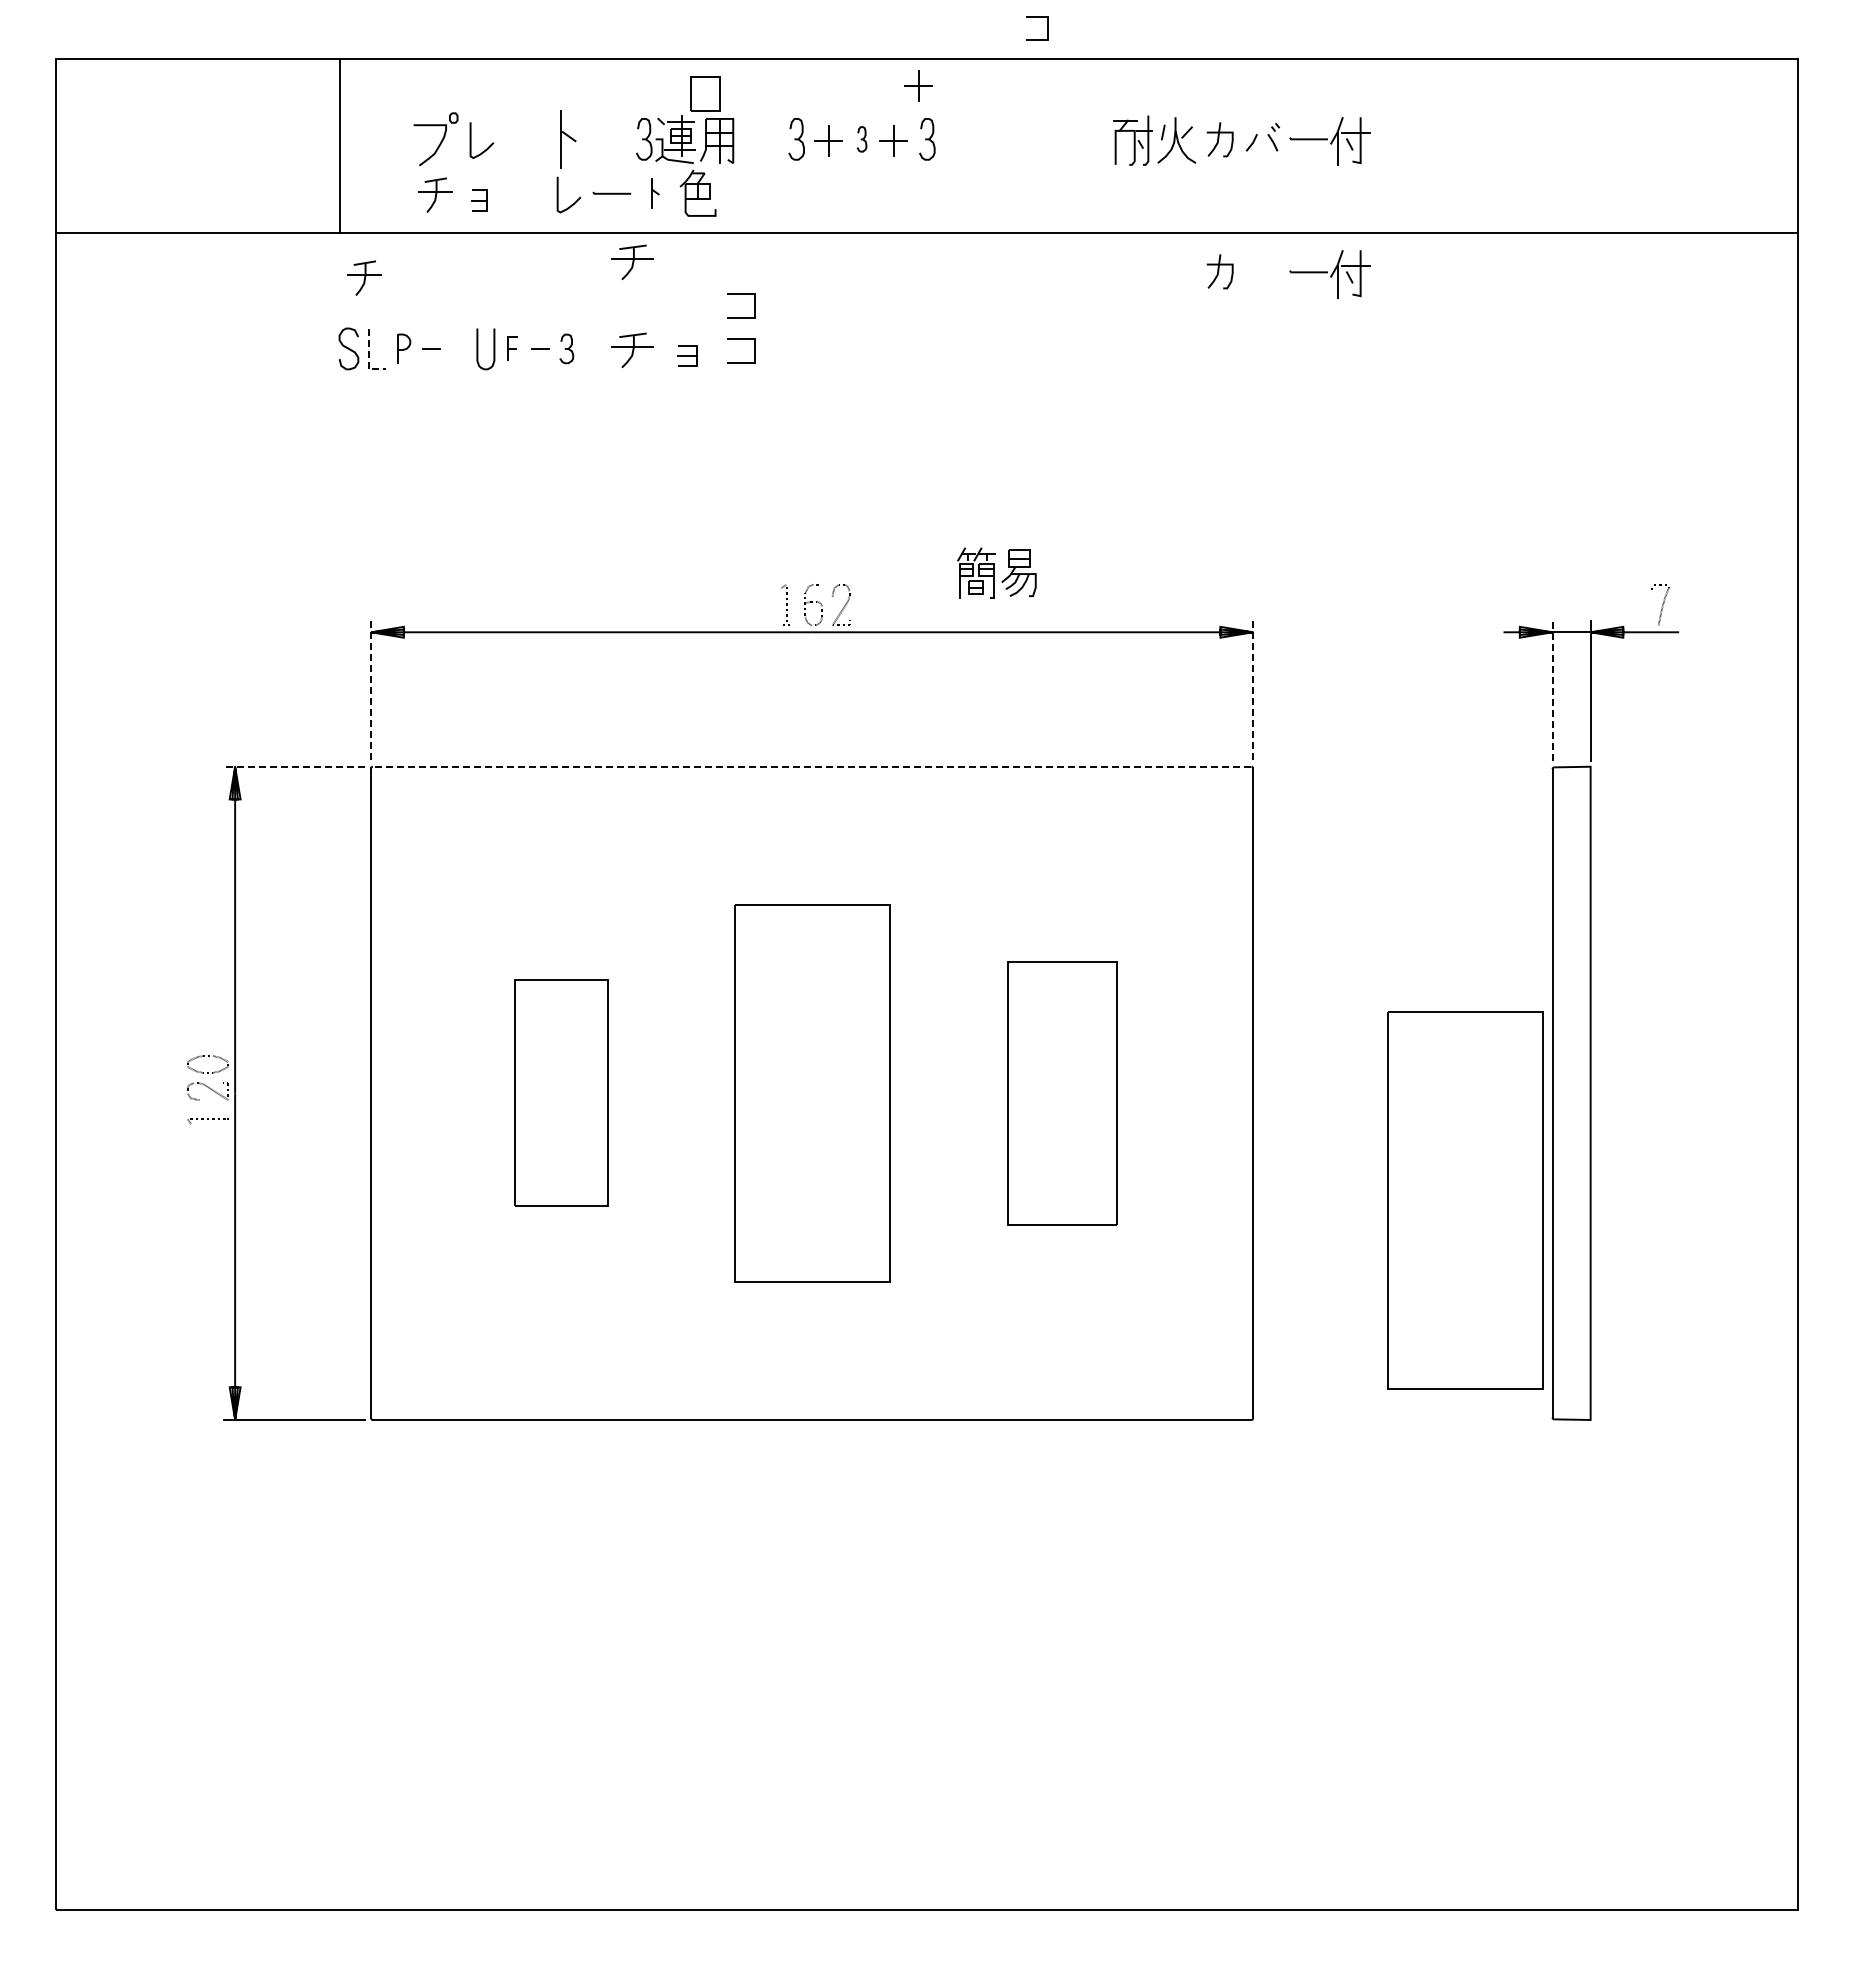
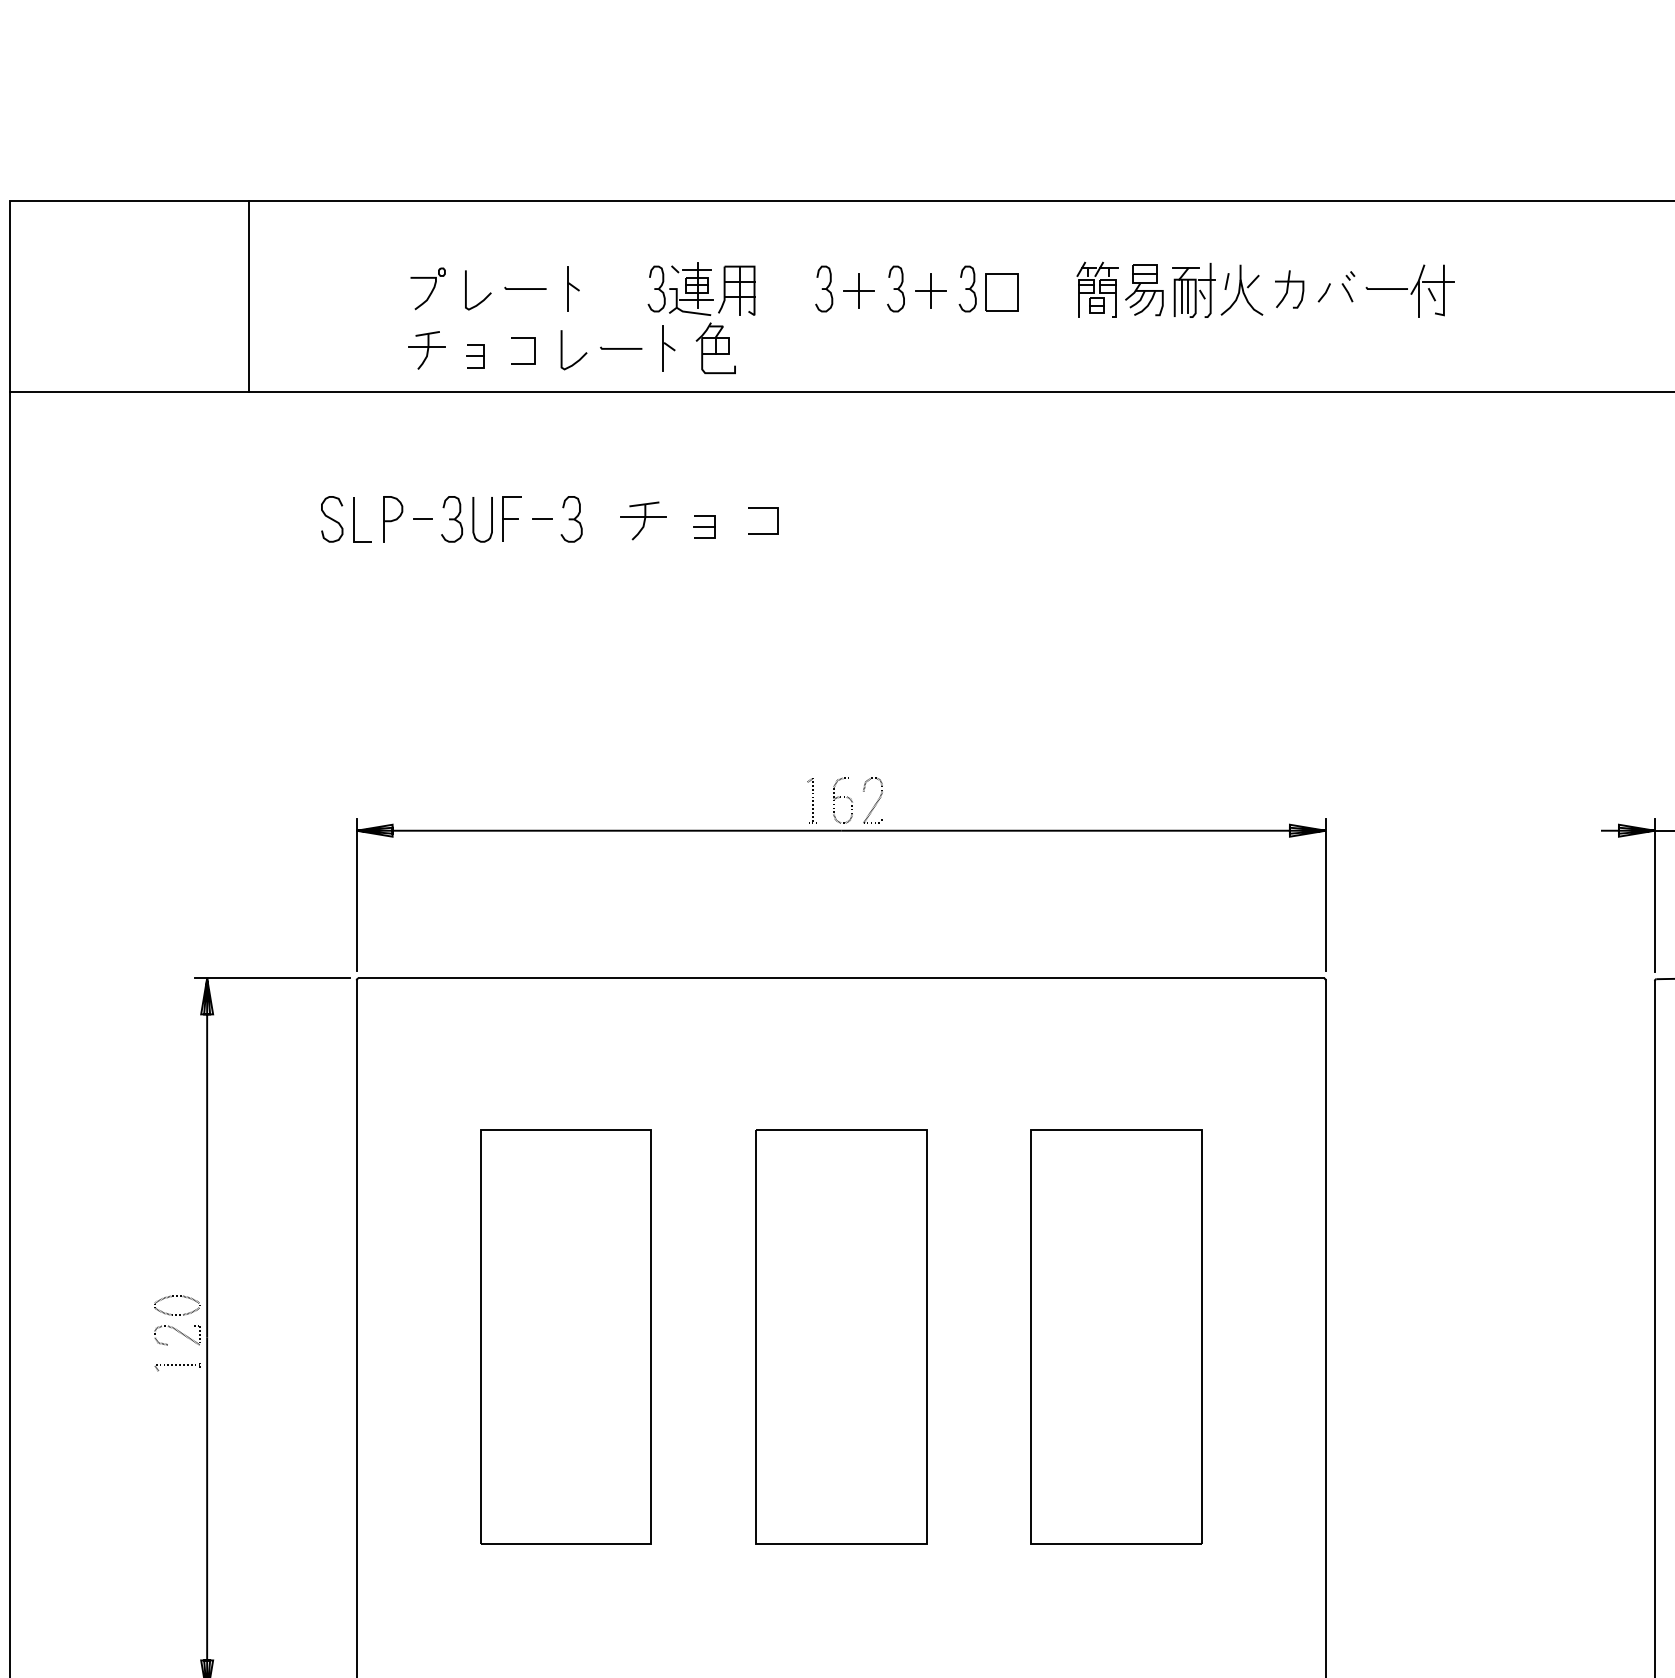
line: (1047, 28) -> (533, 350), moved
part: (918, 85) -> (958, 229), removed
part: (705, 93) -> (1002, 292), moved
part: (436, 138) -> (428, 288), size x0.71
line: (524, 138) -> (525, 288), added
part: (568, 139) -> (573, 289), size x0.71
part: (861, 139) -> (895, 289), size x1.67
line: (1122, 145) -> (1182, 295), added
line: (1127, 145) -> (1187, 295), added
line: (340, 146) -> (249, 296), moved
part: (655, 193) -> (669, 348), size x1.43
part: (632, 261) -> (643, 423), removed
part: (1219, 271) -> (1288, 434), removed
part: (1329, 274) -> (1409, 437), removed
part: (364, 277) -> (349, 440), removed
line: (741, 294) -> (763, 459), removed
part: (404, 348) -> (393, 518), size x1.43
part: (458, 348) -> (452, 518), added
part: (512, 348) -> (511, 518), size x1.67
part: (566, 348) -> (571, 518), size x1.43
line: (368, 358) -> (353, 529), dashed -> solid
part: (996, 572) -> (1119, 289), moved
line: (371, 690) -> (356, 894), dashed -> solid
line: (1253, 690) -> (1326, 894), dashed -> solid
line: (1552, 691) -> (1654, 895), dashed -> solid
line: (293, 766) -> (271, 978), dashed -> solid
line: (811, 766) -> (840, 978), dashed -> solid
part: (561, 1093) -> (565, 1337), size x1.67
part: (1062, 1093) -> (1116, 1337), size x1.43
part: (1465, 1200) -> (1559, 1455), removed

